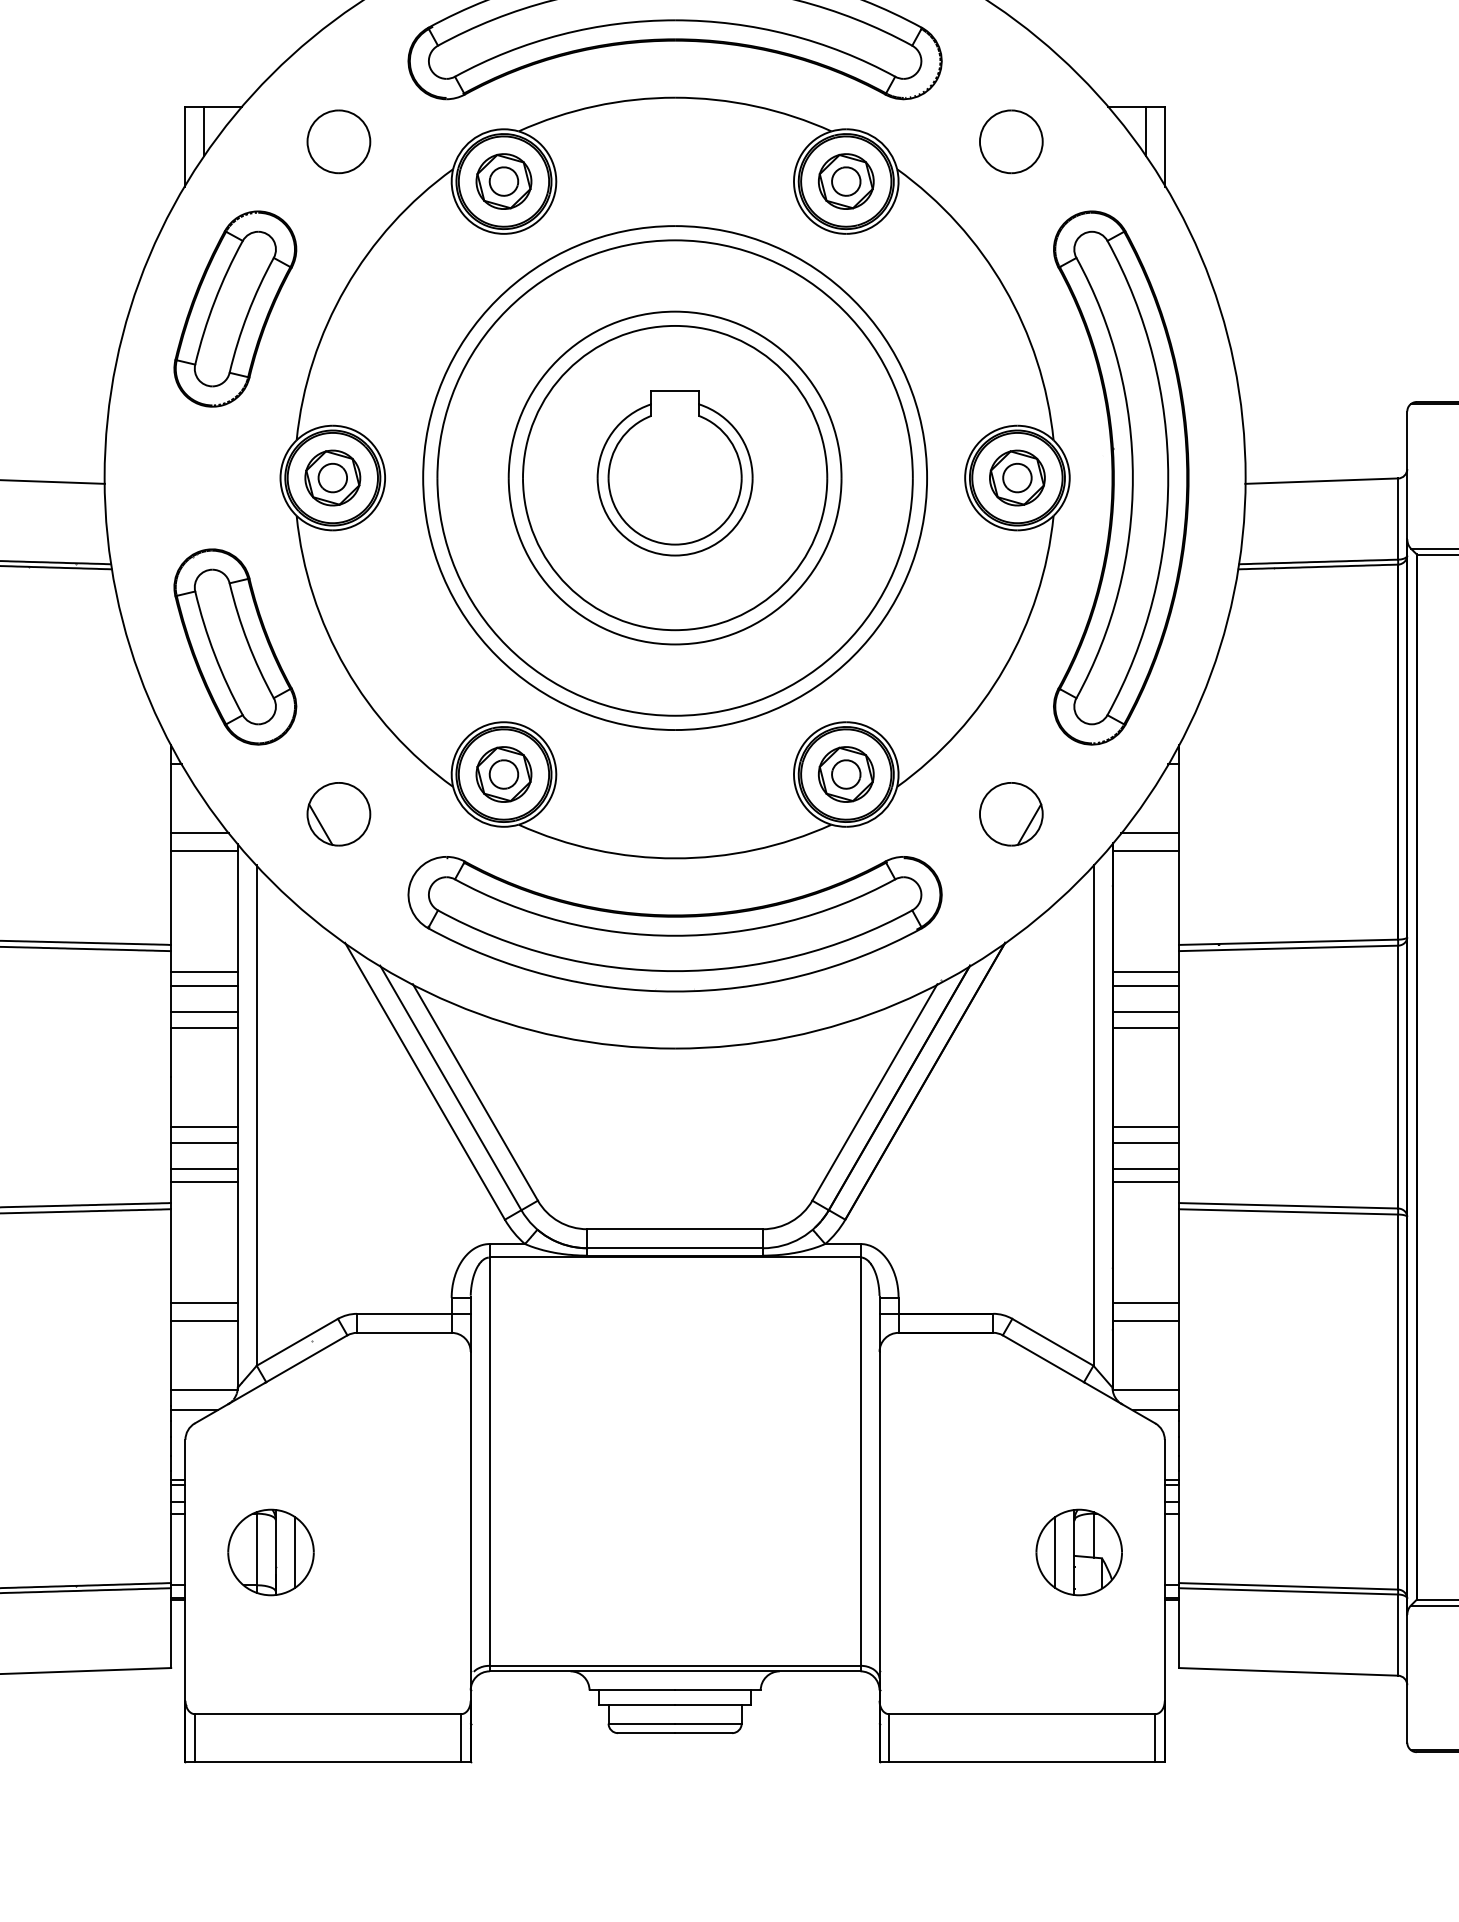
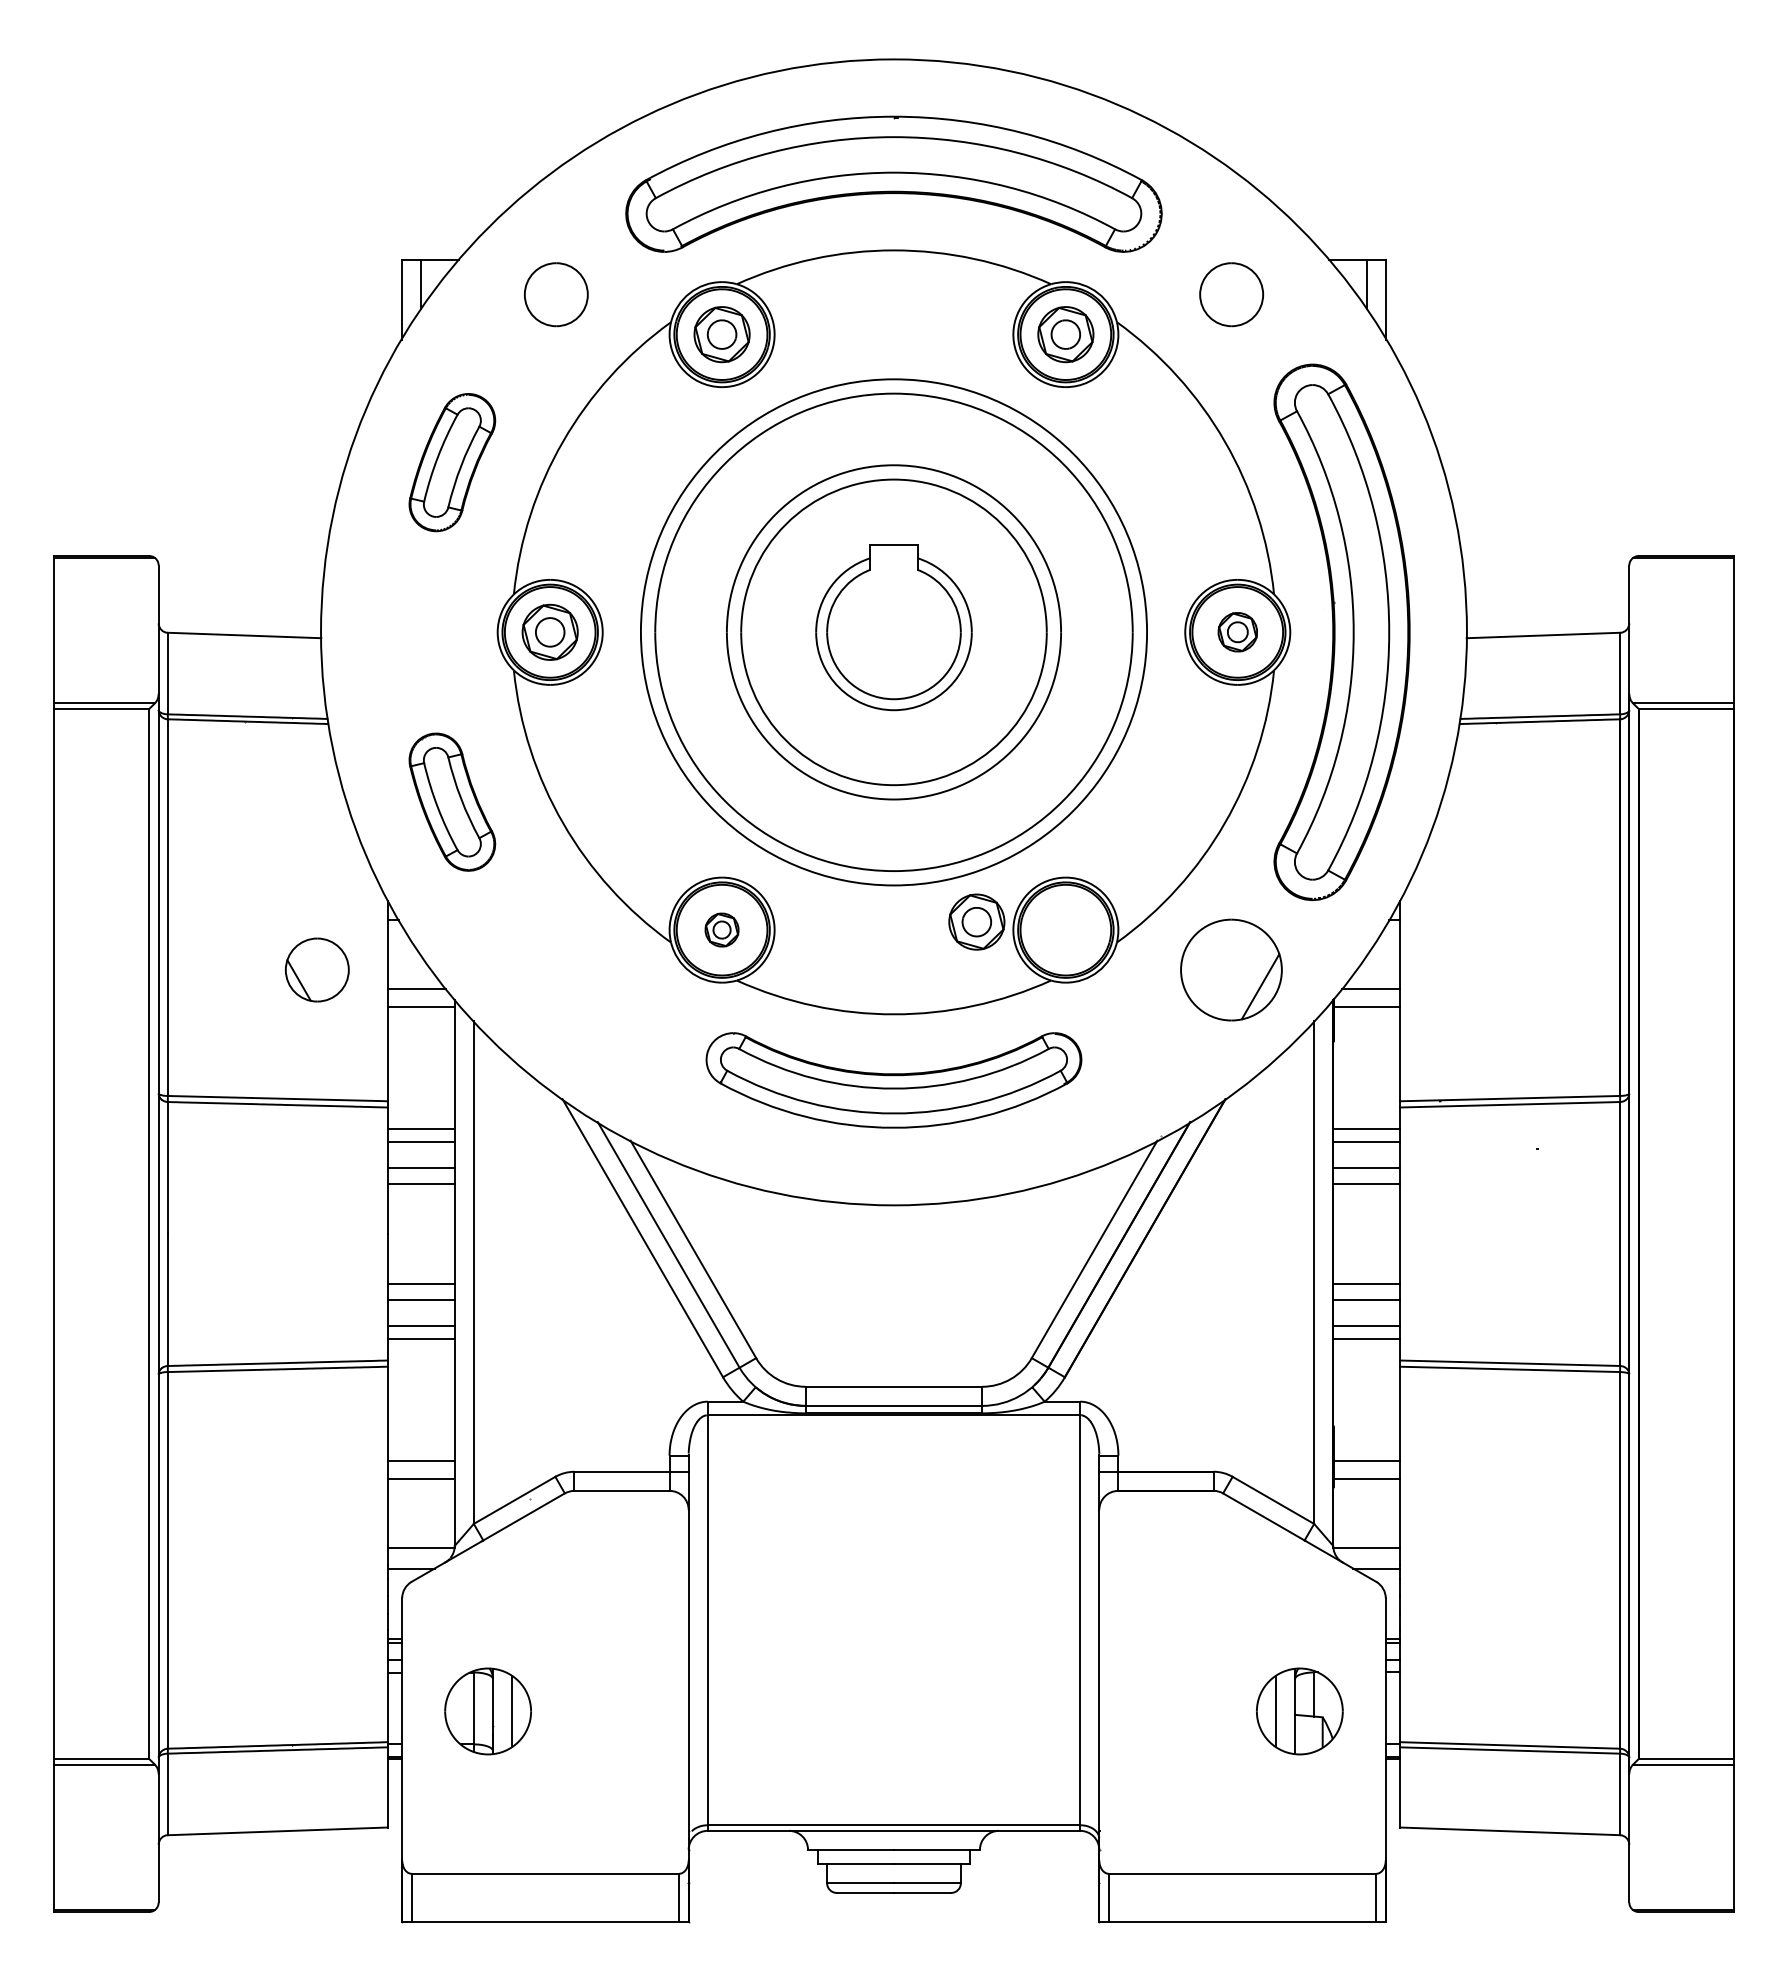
part: (235, 308) -> (452, 462), size x0.7
part: (1017, 477) -> (1237, 631), size x0.7
part: (235, 647) -> (452, 802), size x0.7
part: (503, 773) -> (721, 929), size x0.6
part: (845, 773) -> (976, 921), moved
part: (338, 813) -> (316, 969), moved
part: (1011, 813) -> (1231, 969), size x1.6
part: (674, 924) -> (893, 1080), size x0.7

